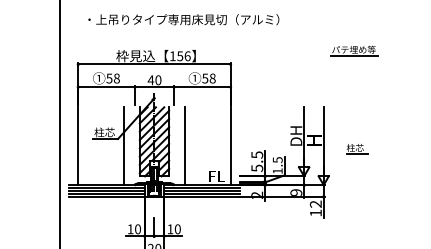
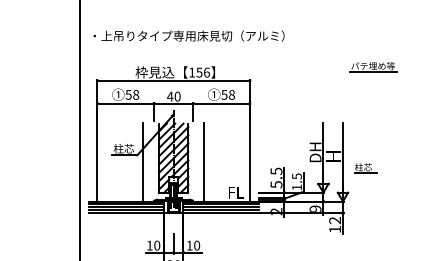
text: (183, 19) -> (188, 35), moved
part: (357, 149) -> (365, 168), moved

